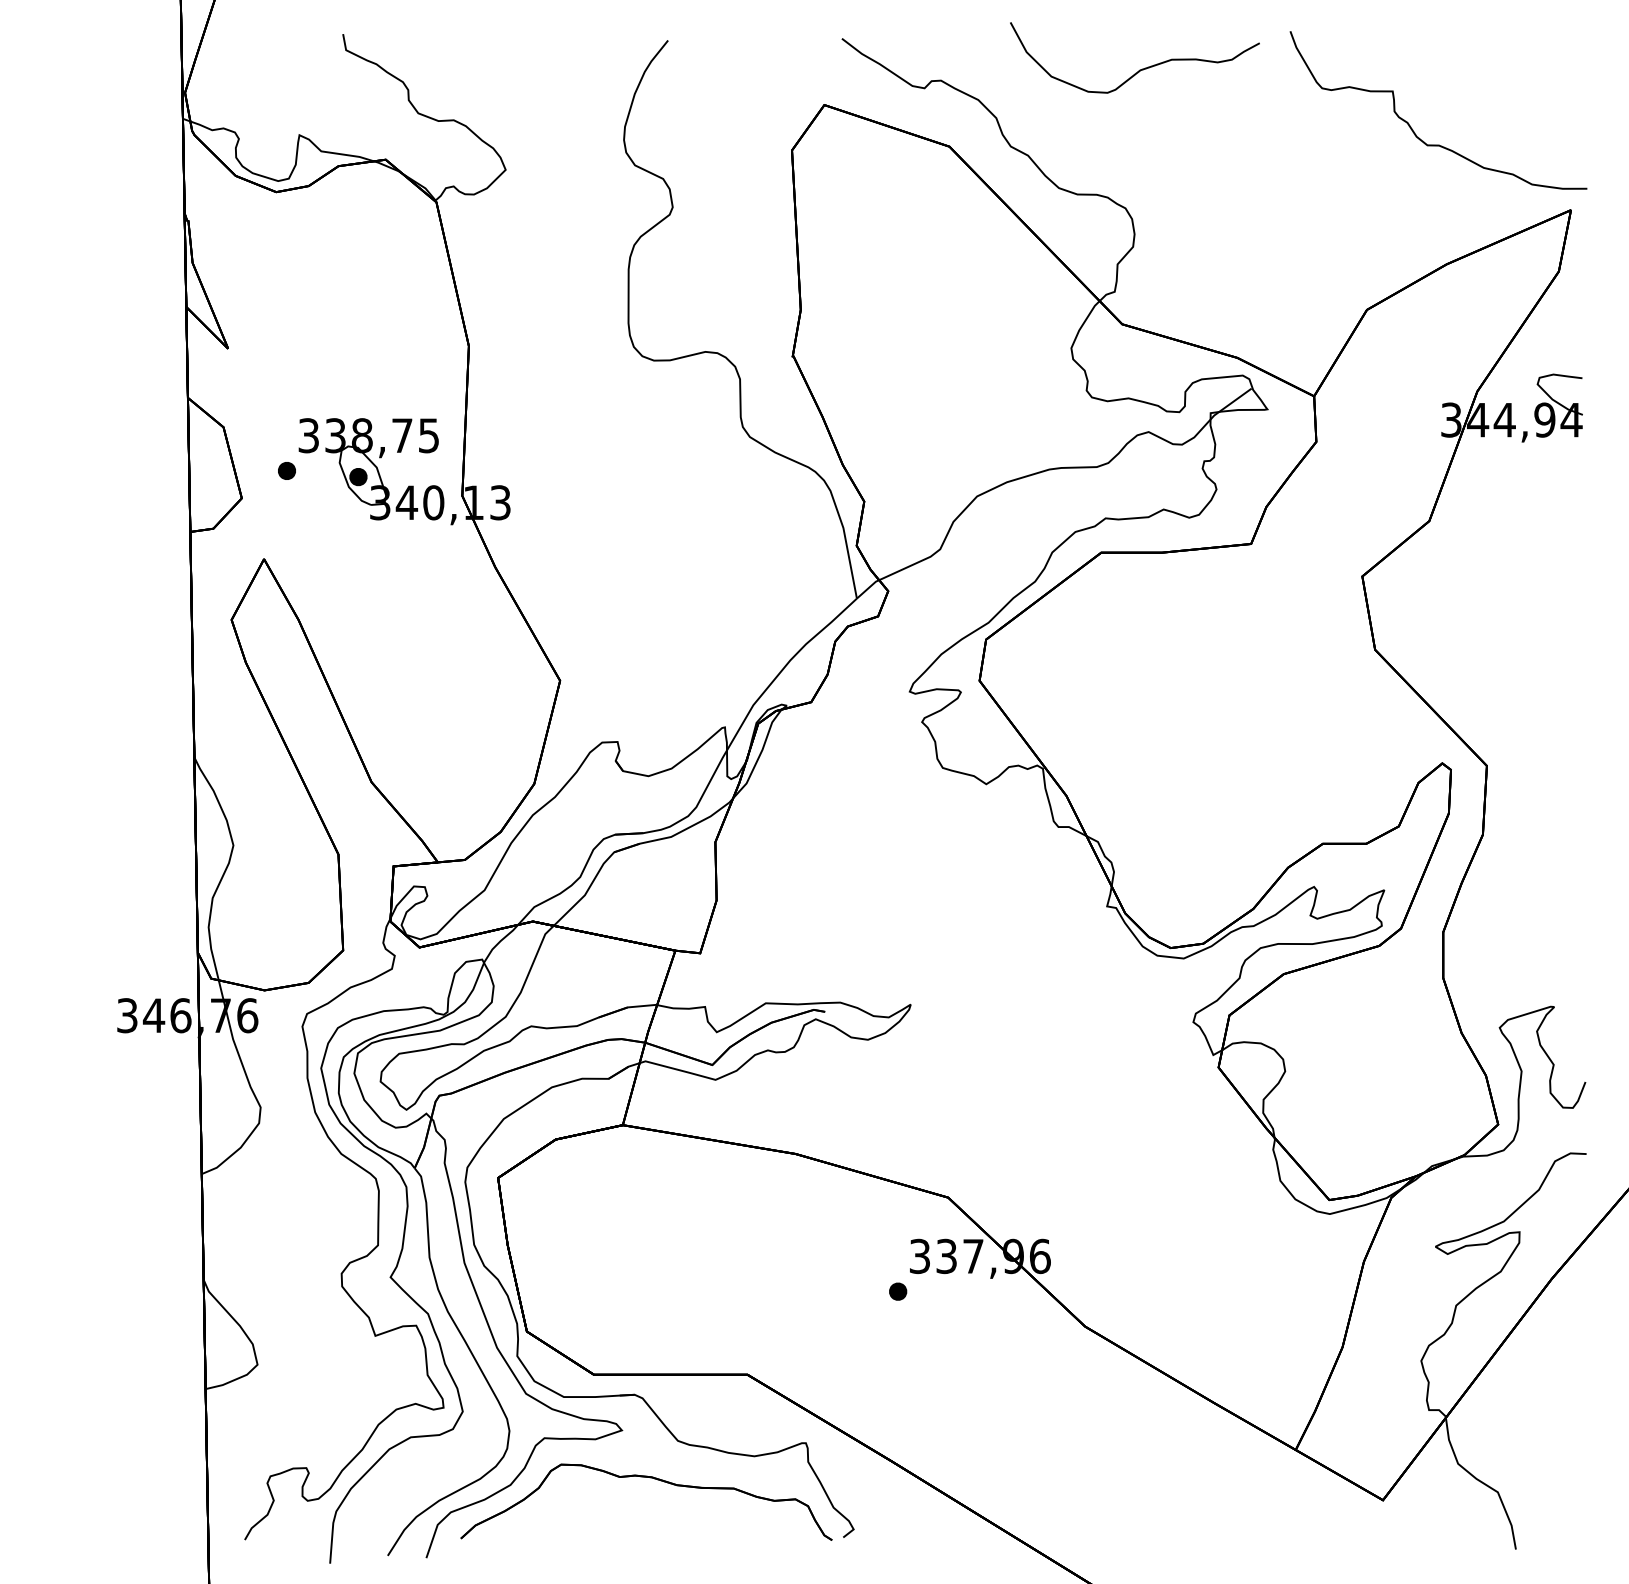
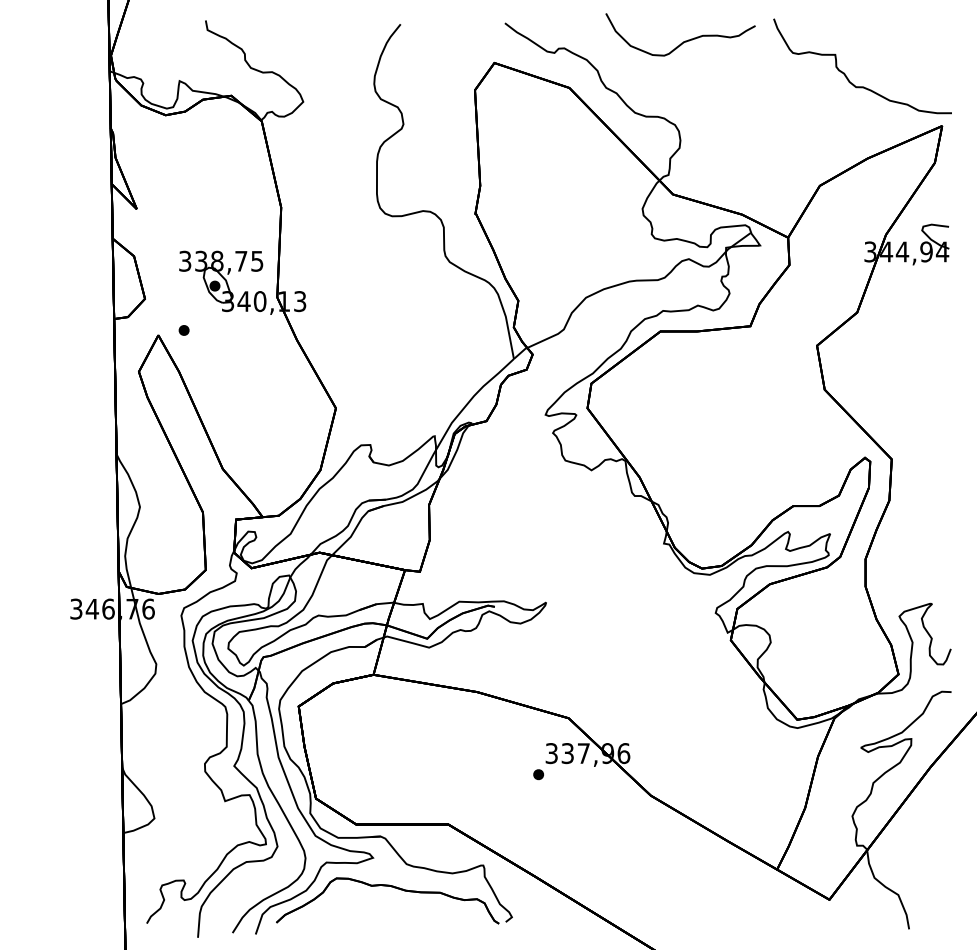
part: (285, 471) -> (183, 330), moved

